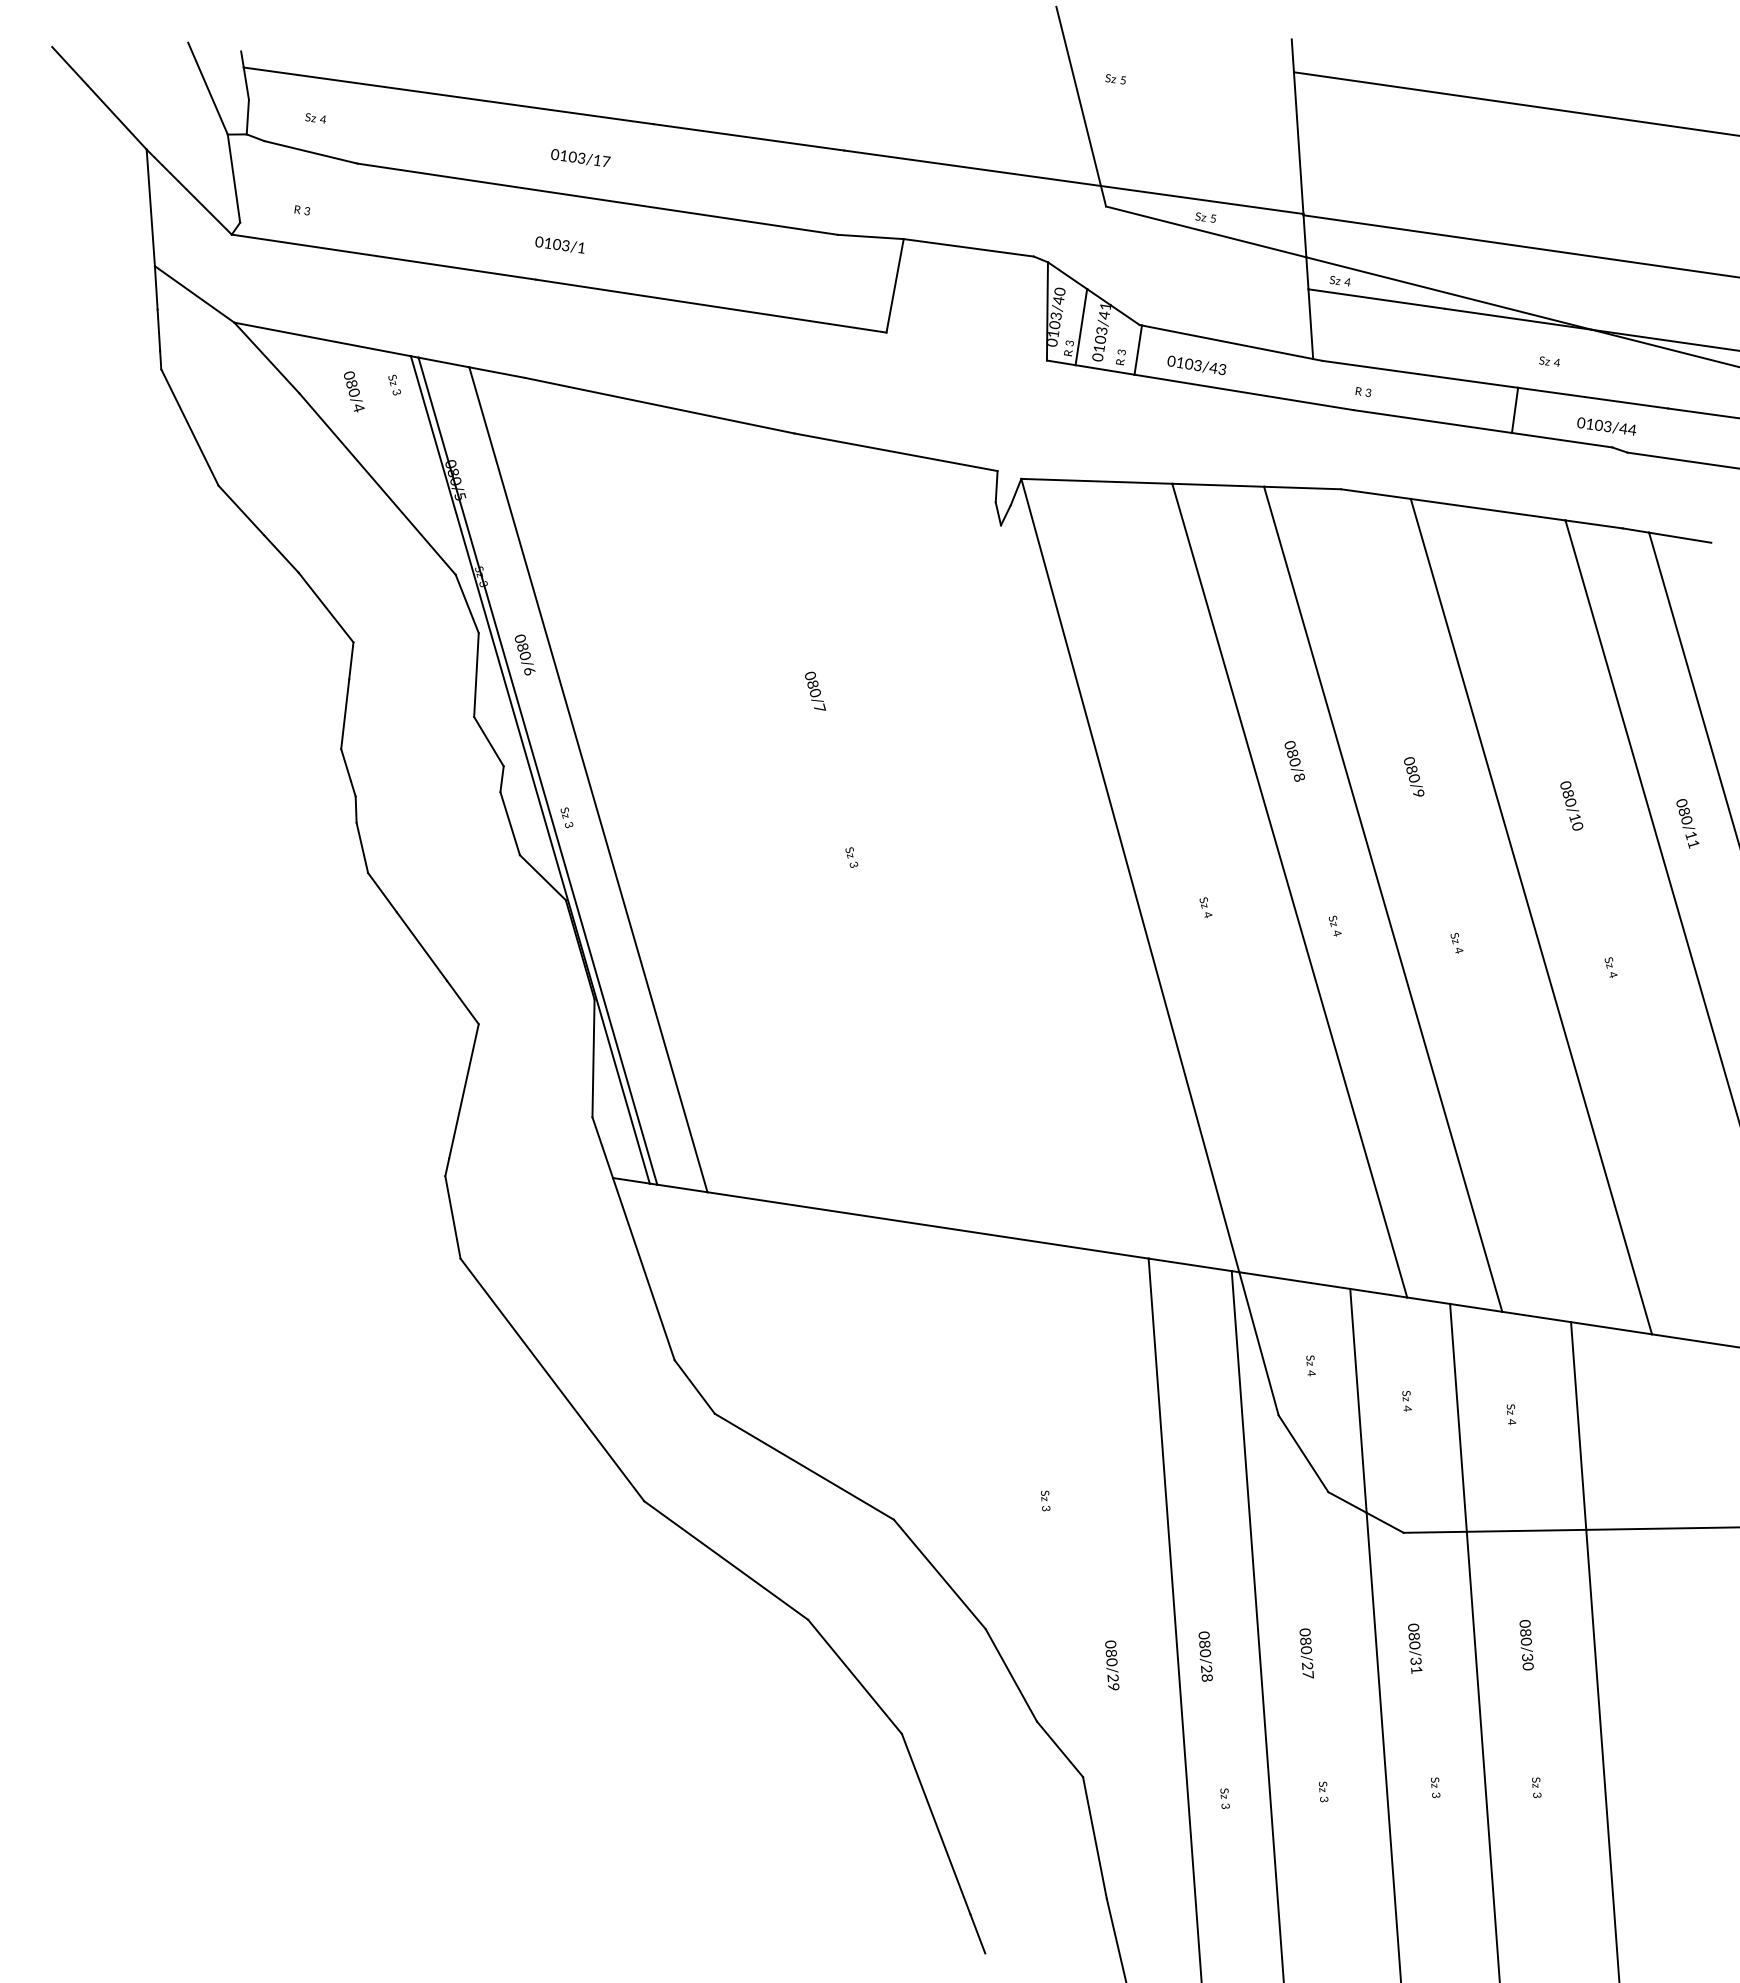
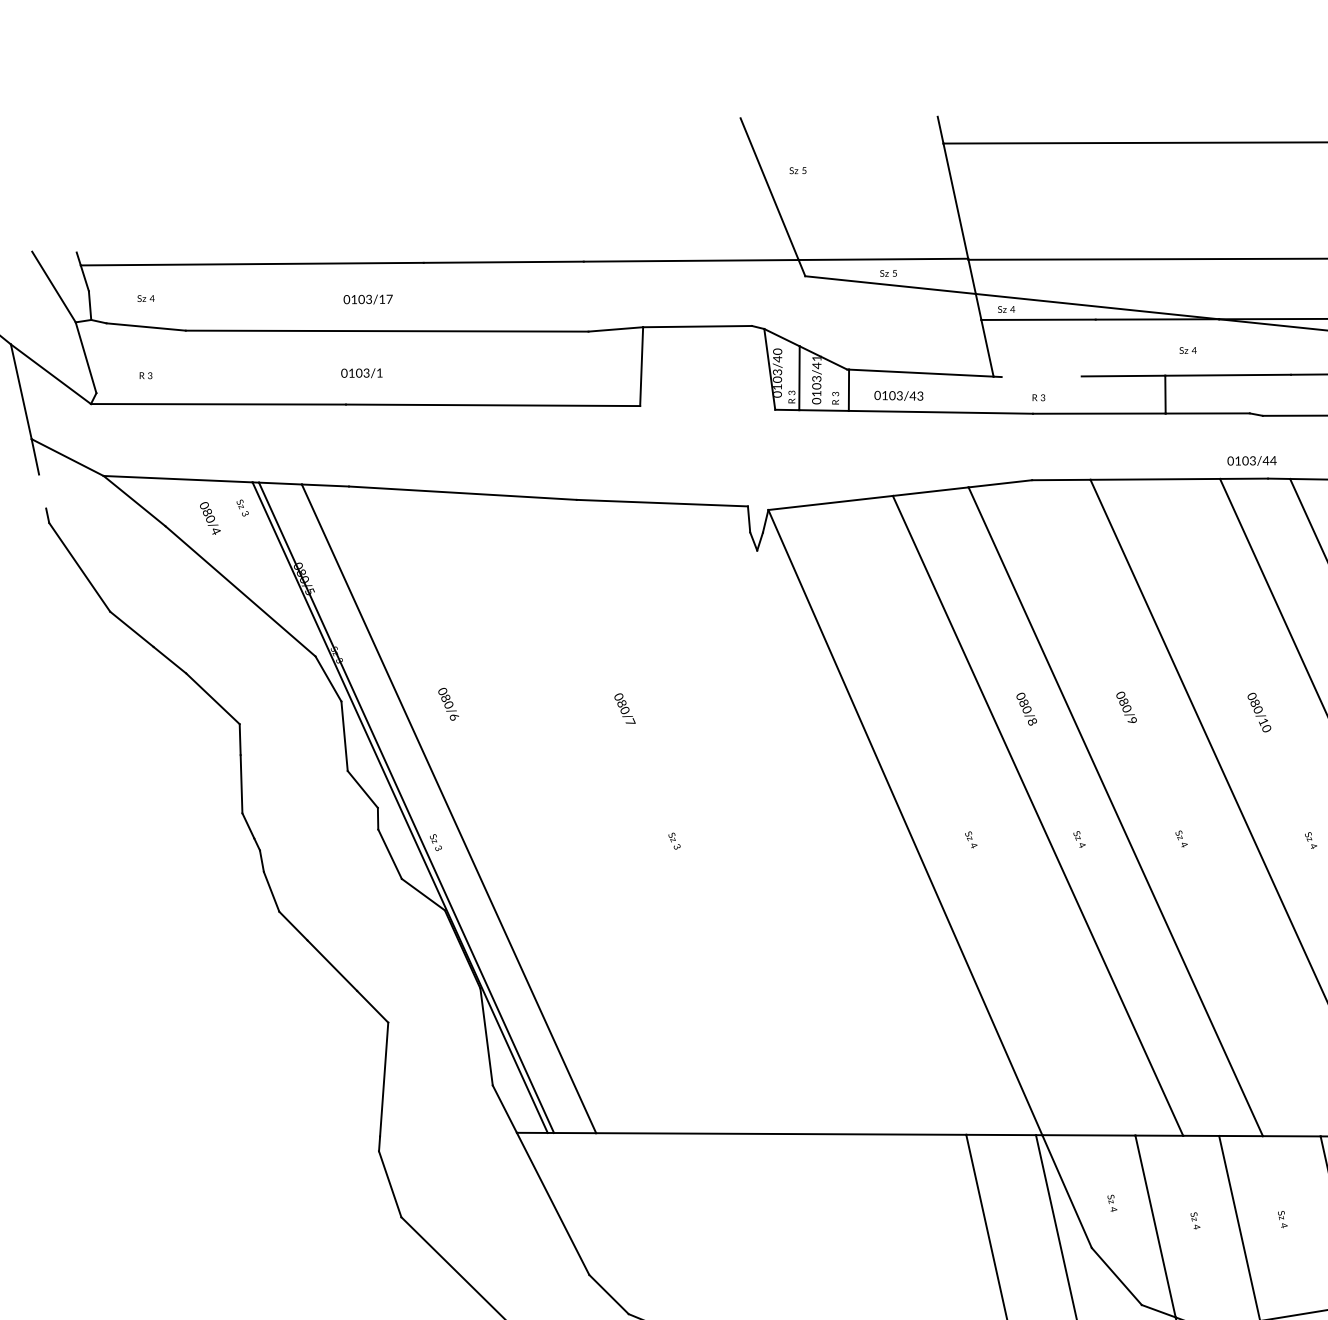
line: (158, 330) -> (42, 491), removed
line: (1370, 367) -> (1041, 376), removed
text: (1606, 426) -> (1251, 460), moved
text: (524, 654) -> (448, 703), moved

